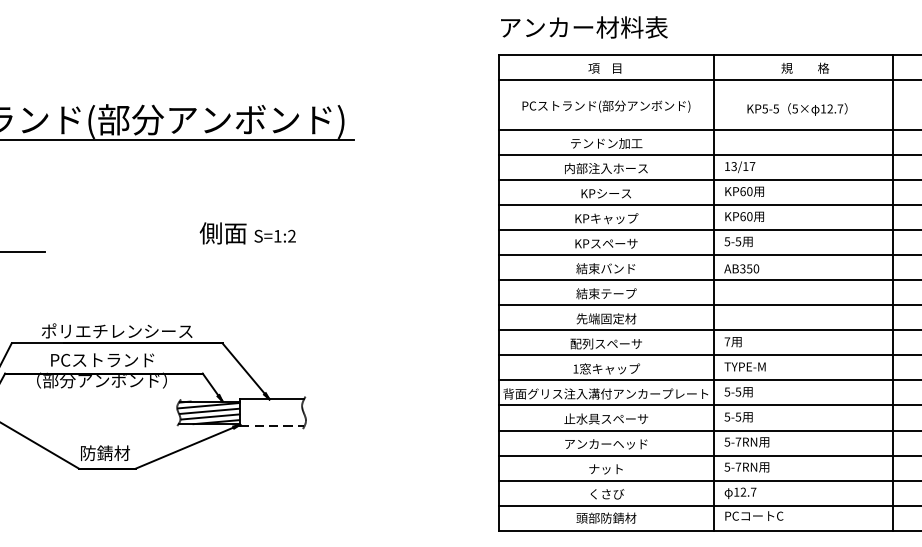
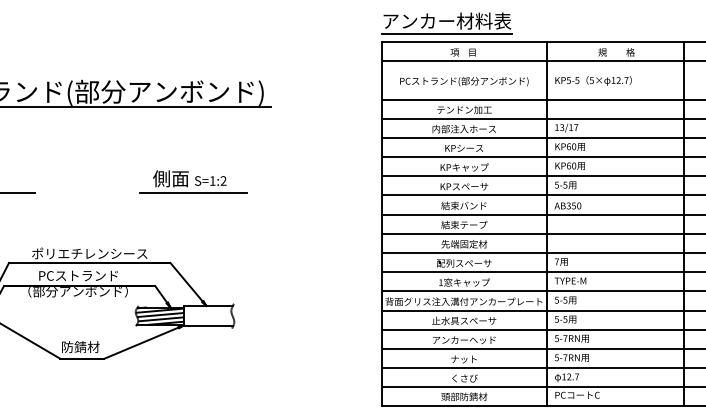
line: (583, 43) -> (446, 33), added
text: (797, 108) -> (593, 80), moved
line: (251, 251) -> (192, 192), added
line: (273, 426) -> (209, 326), dashed -> solid

